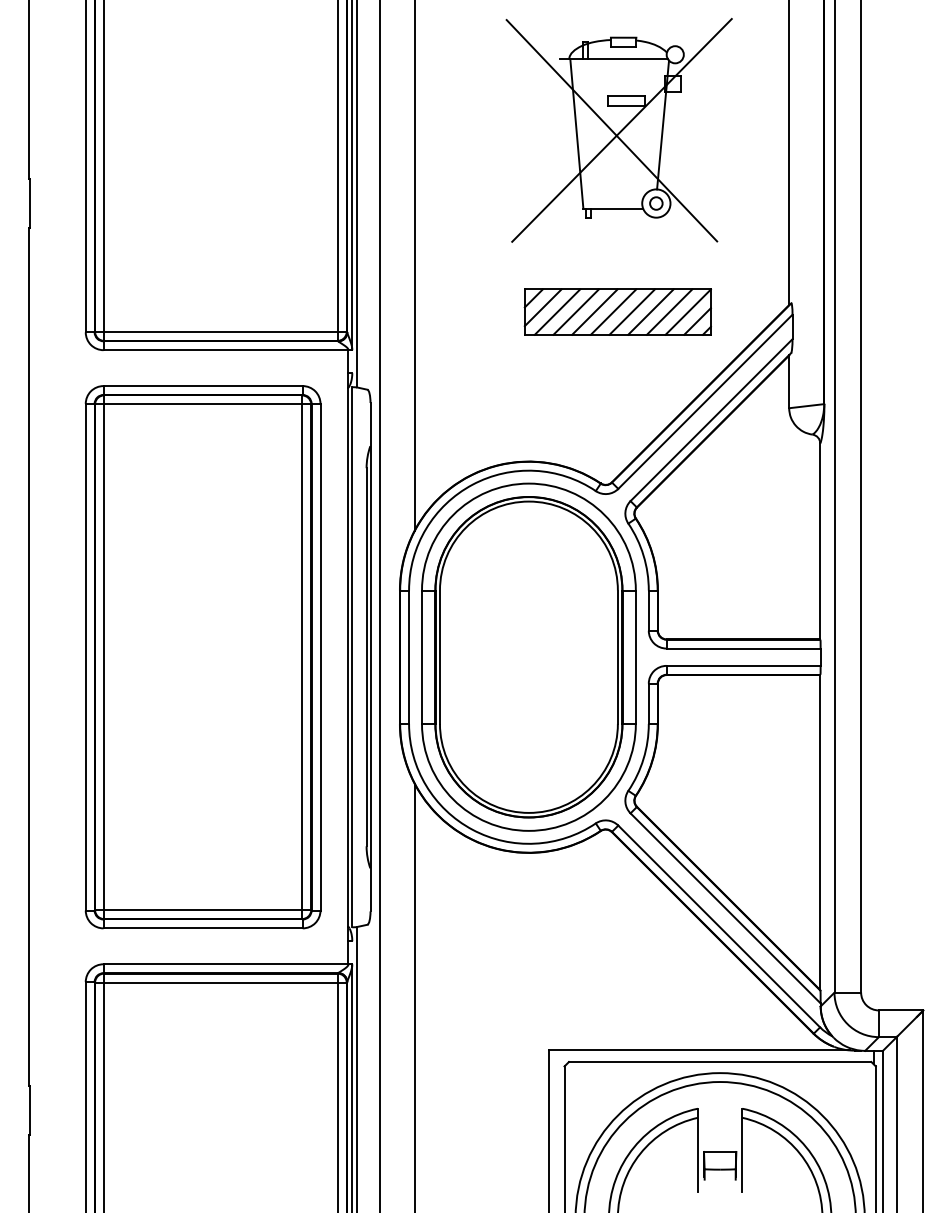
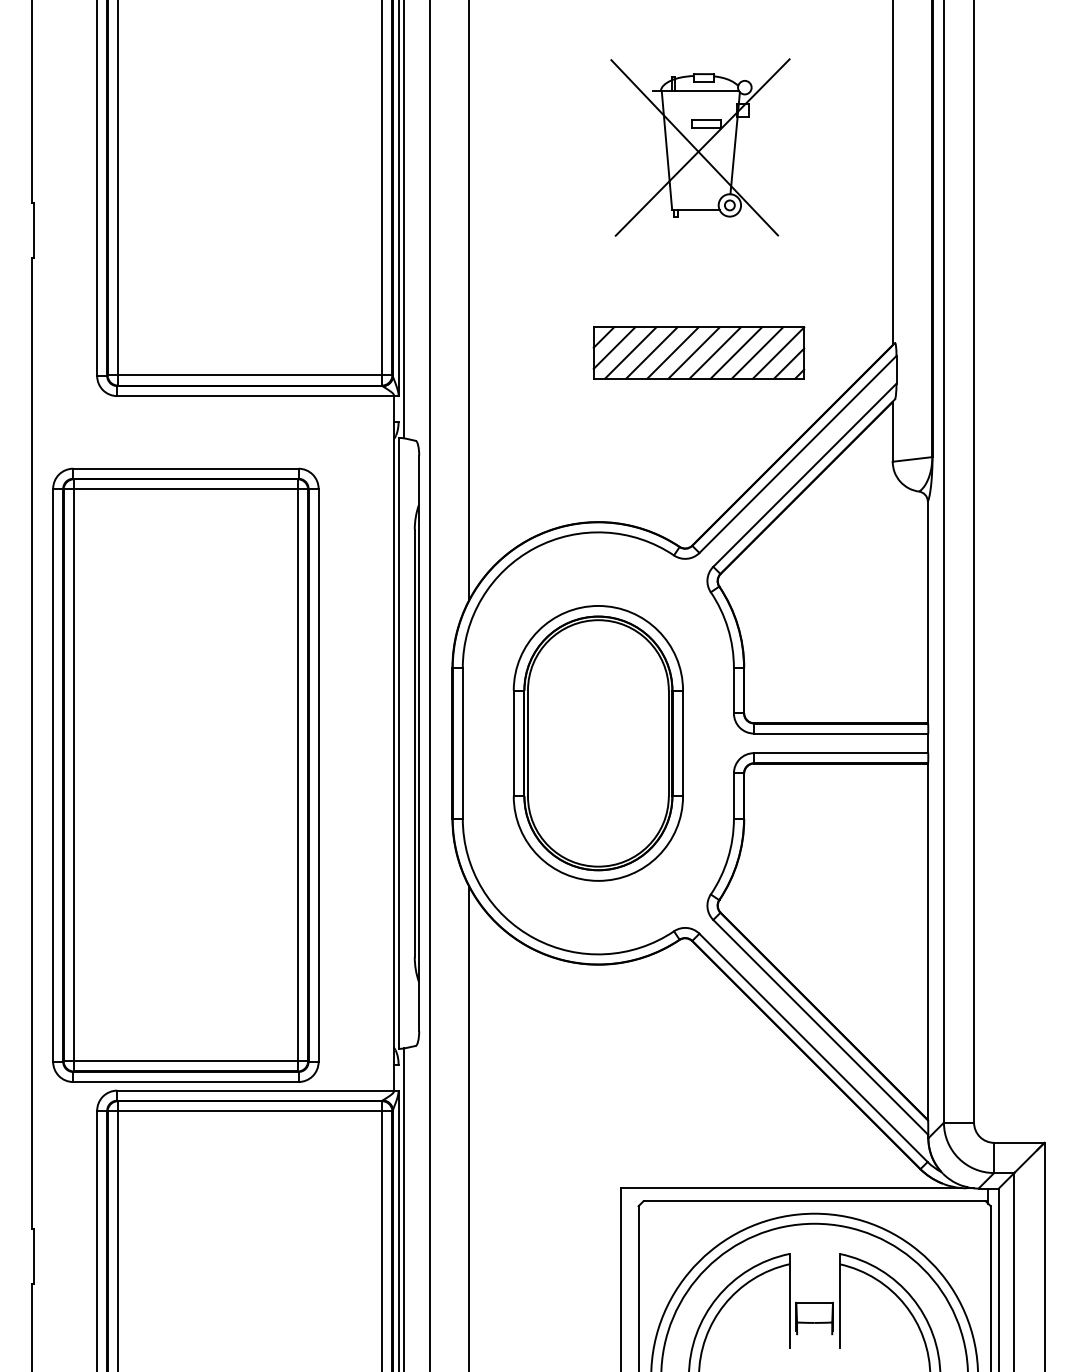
part: (619, 130) -> (700, 147), size x0.7
part: (202, 656) -> (185, 774), moved
part: (529, 657) -> (598, 743), size x0.7

